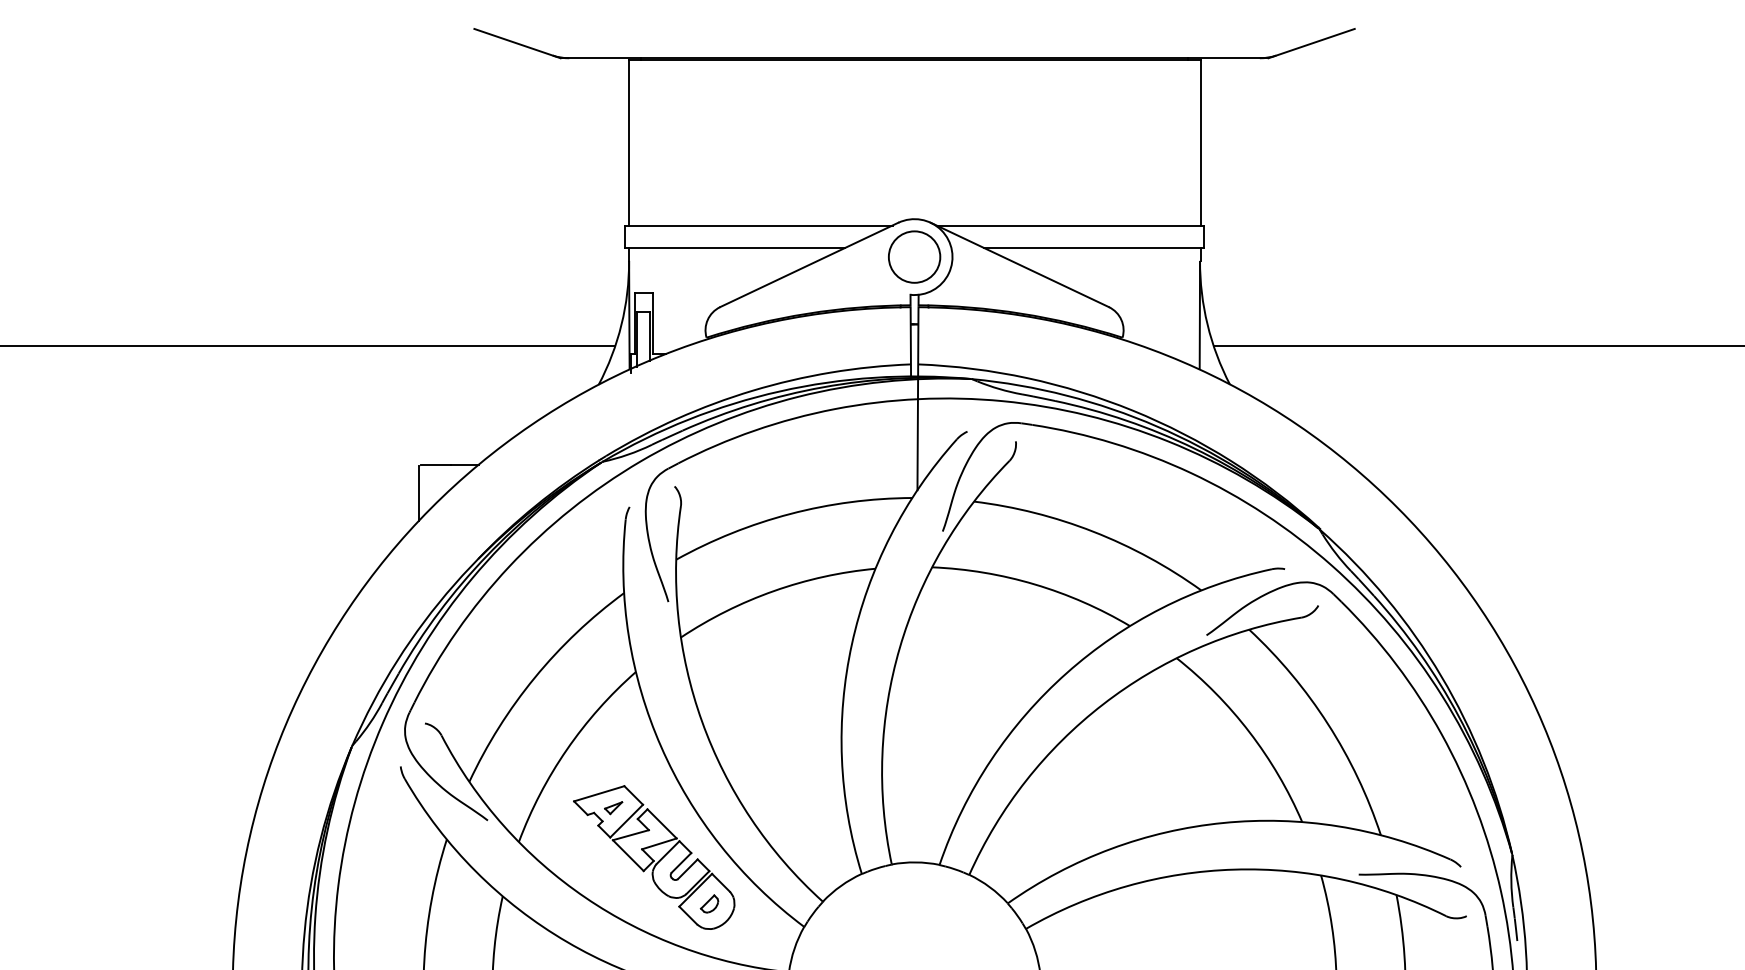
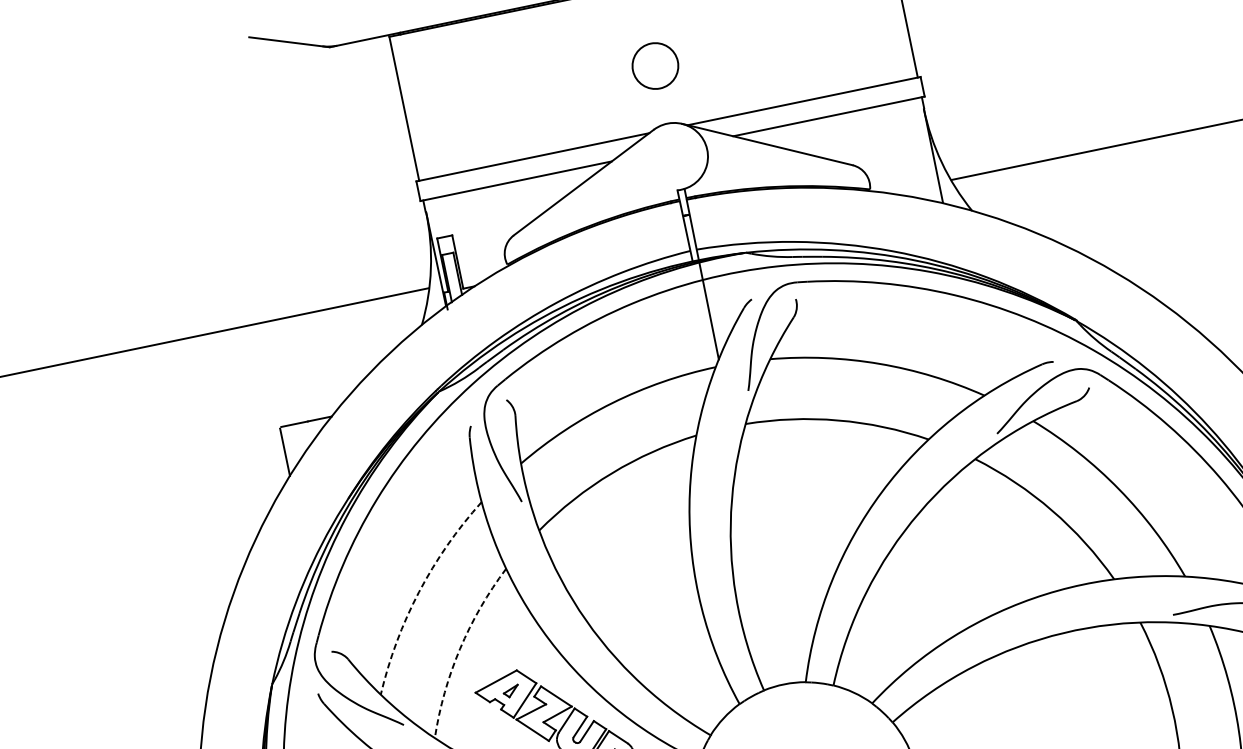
circle: (914, 256) -> (655, 65), moved
arc: (534, 677) -> (418, 591), solid -> dashed
arc: (566, 749) -> (459, 648), solid -> dashed

